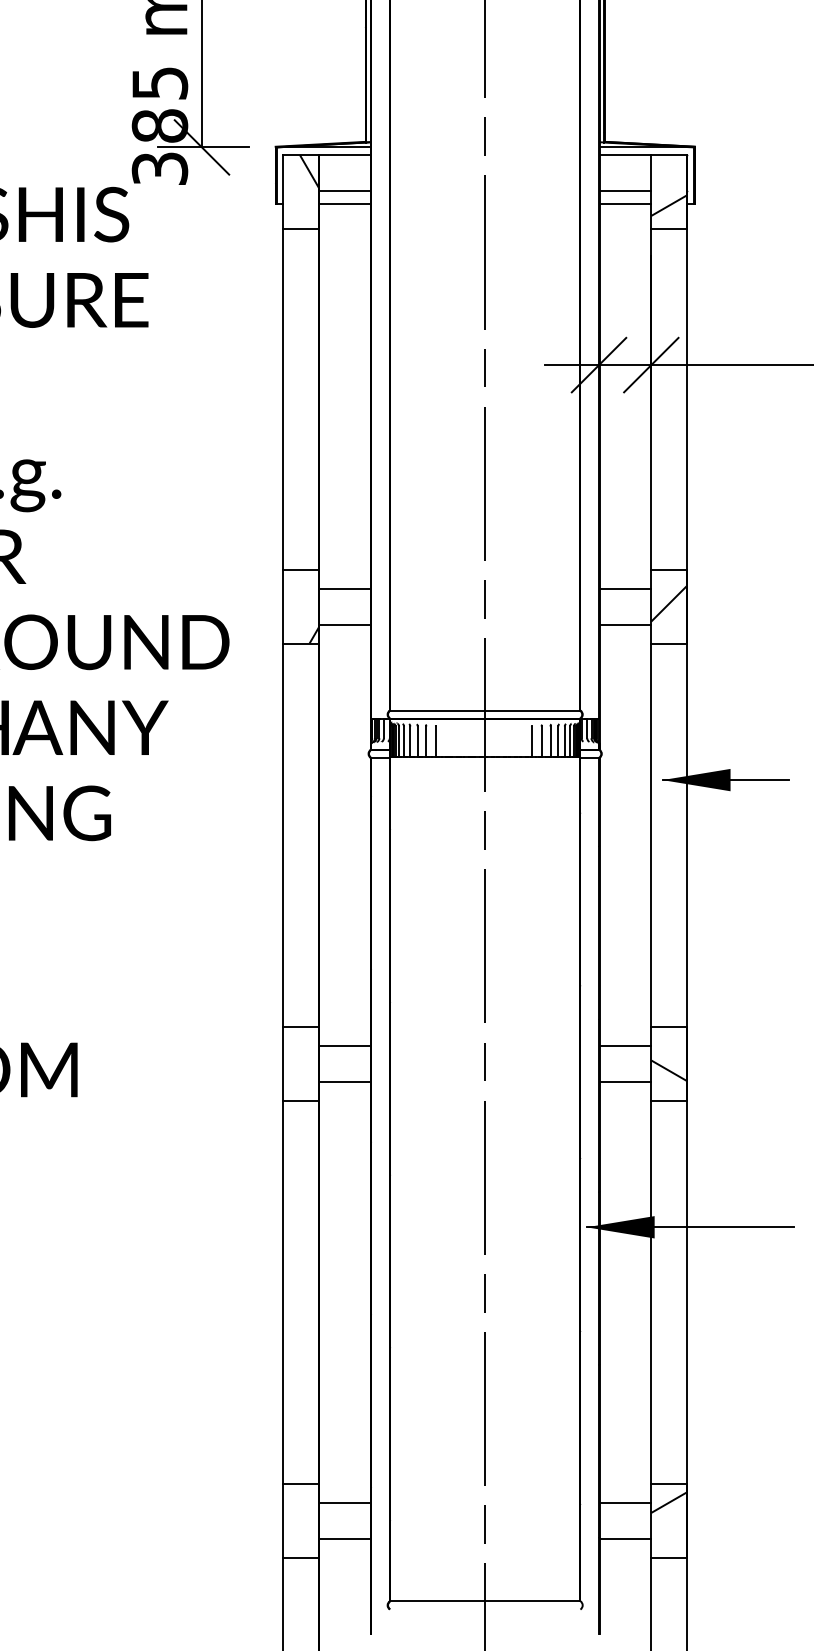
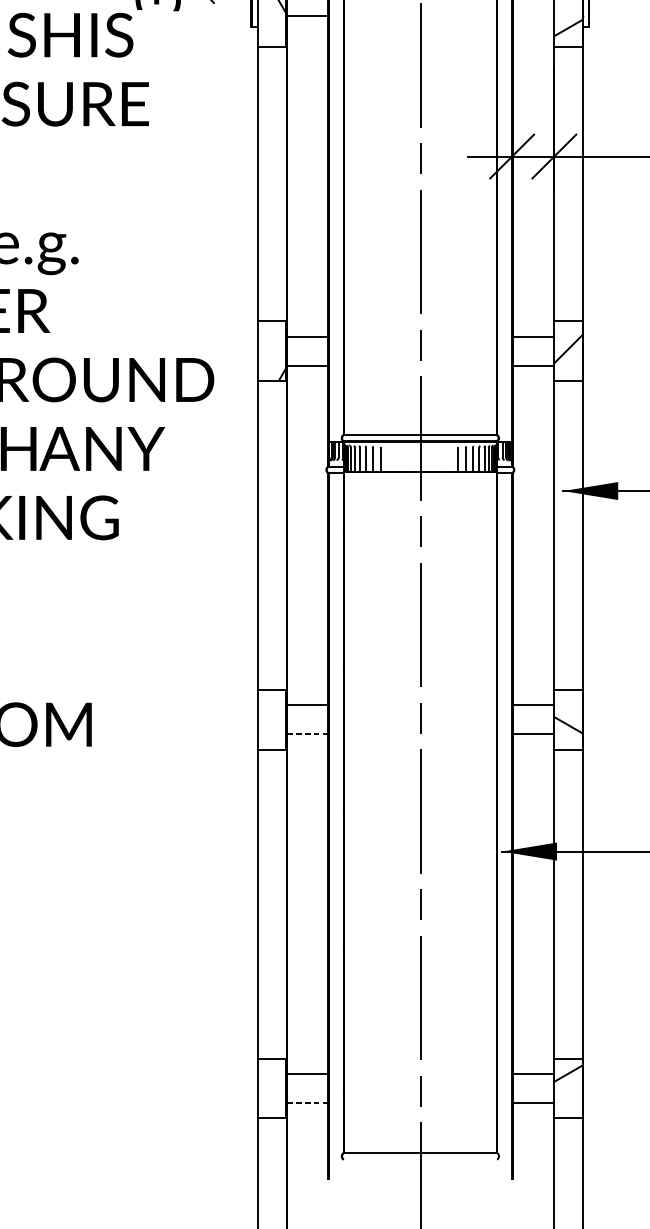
line: (625, 190) -> (533, 15), removed
line: (344, 203) -> (306, 26), removed
line: (625, 203) -> (533, 26), removed
line: (345, 1081) -> (307, 734), solid -> dashed
line: (345, 1538) -> (307, 1102), solid -> dashed

